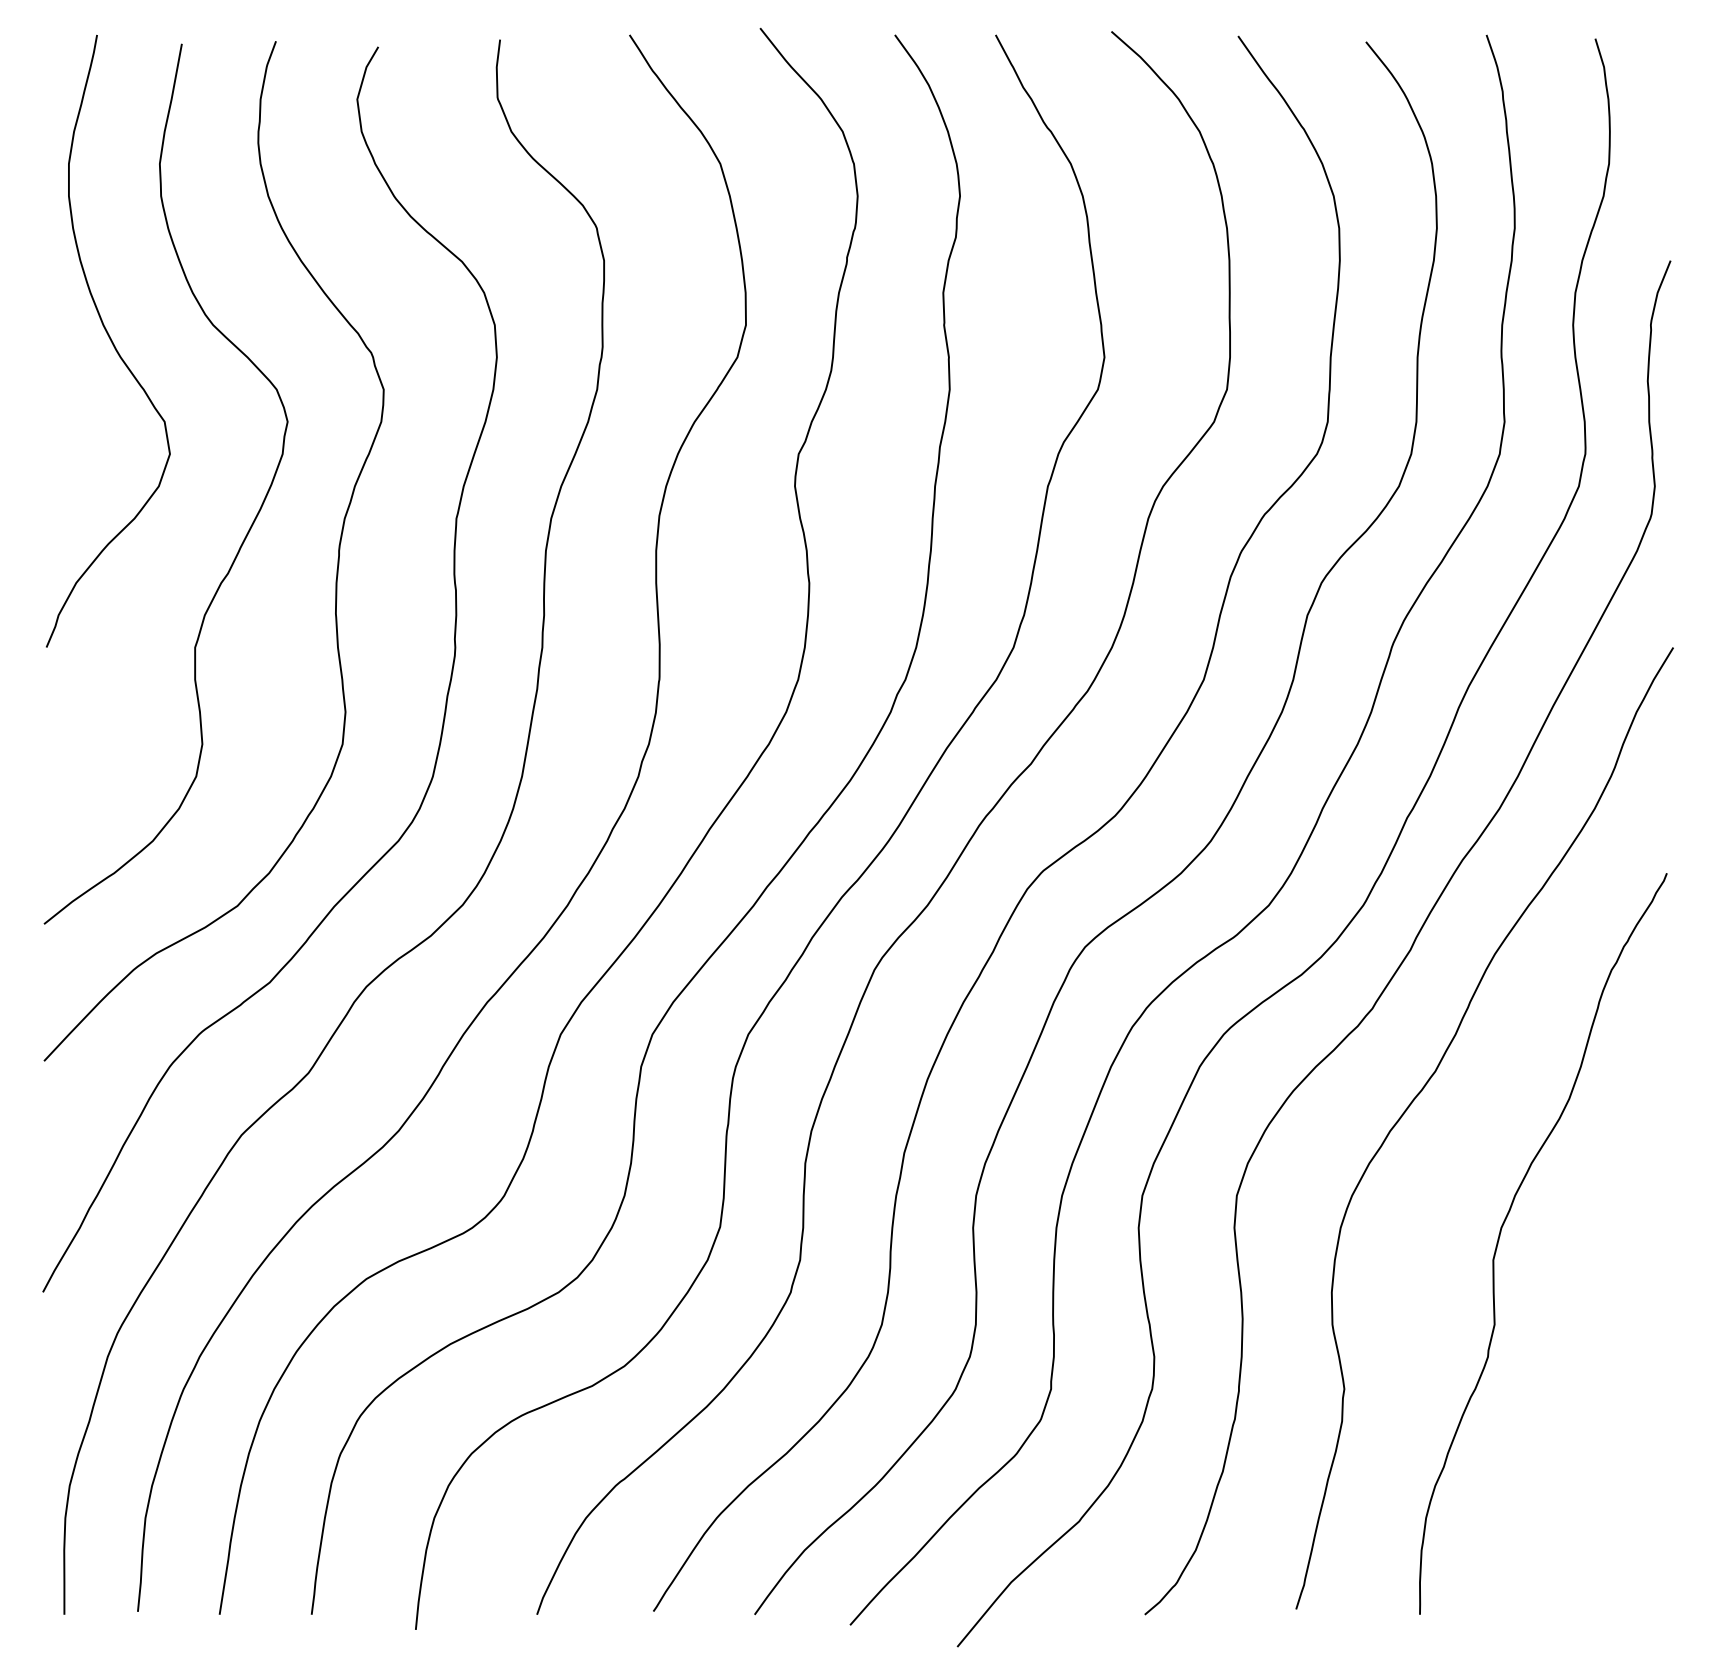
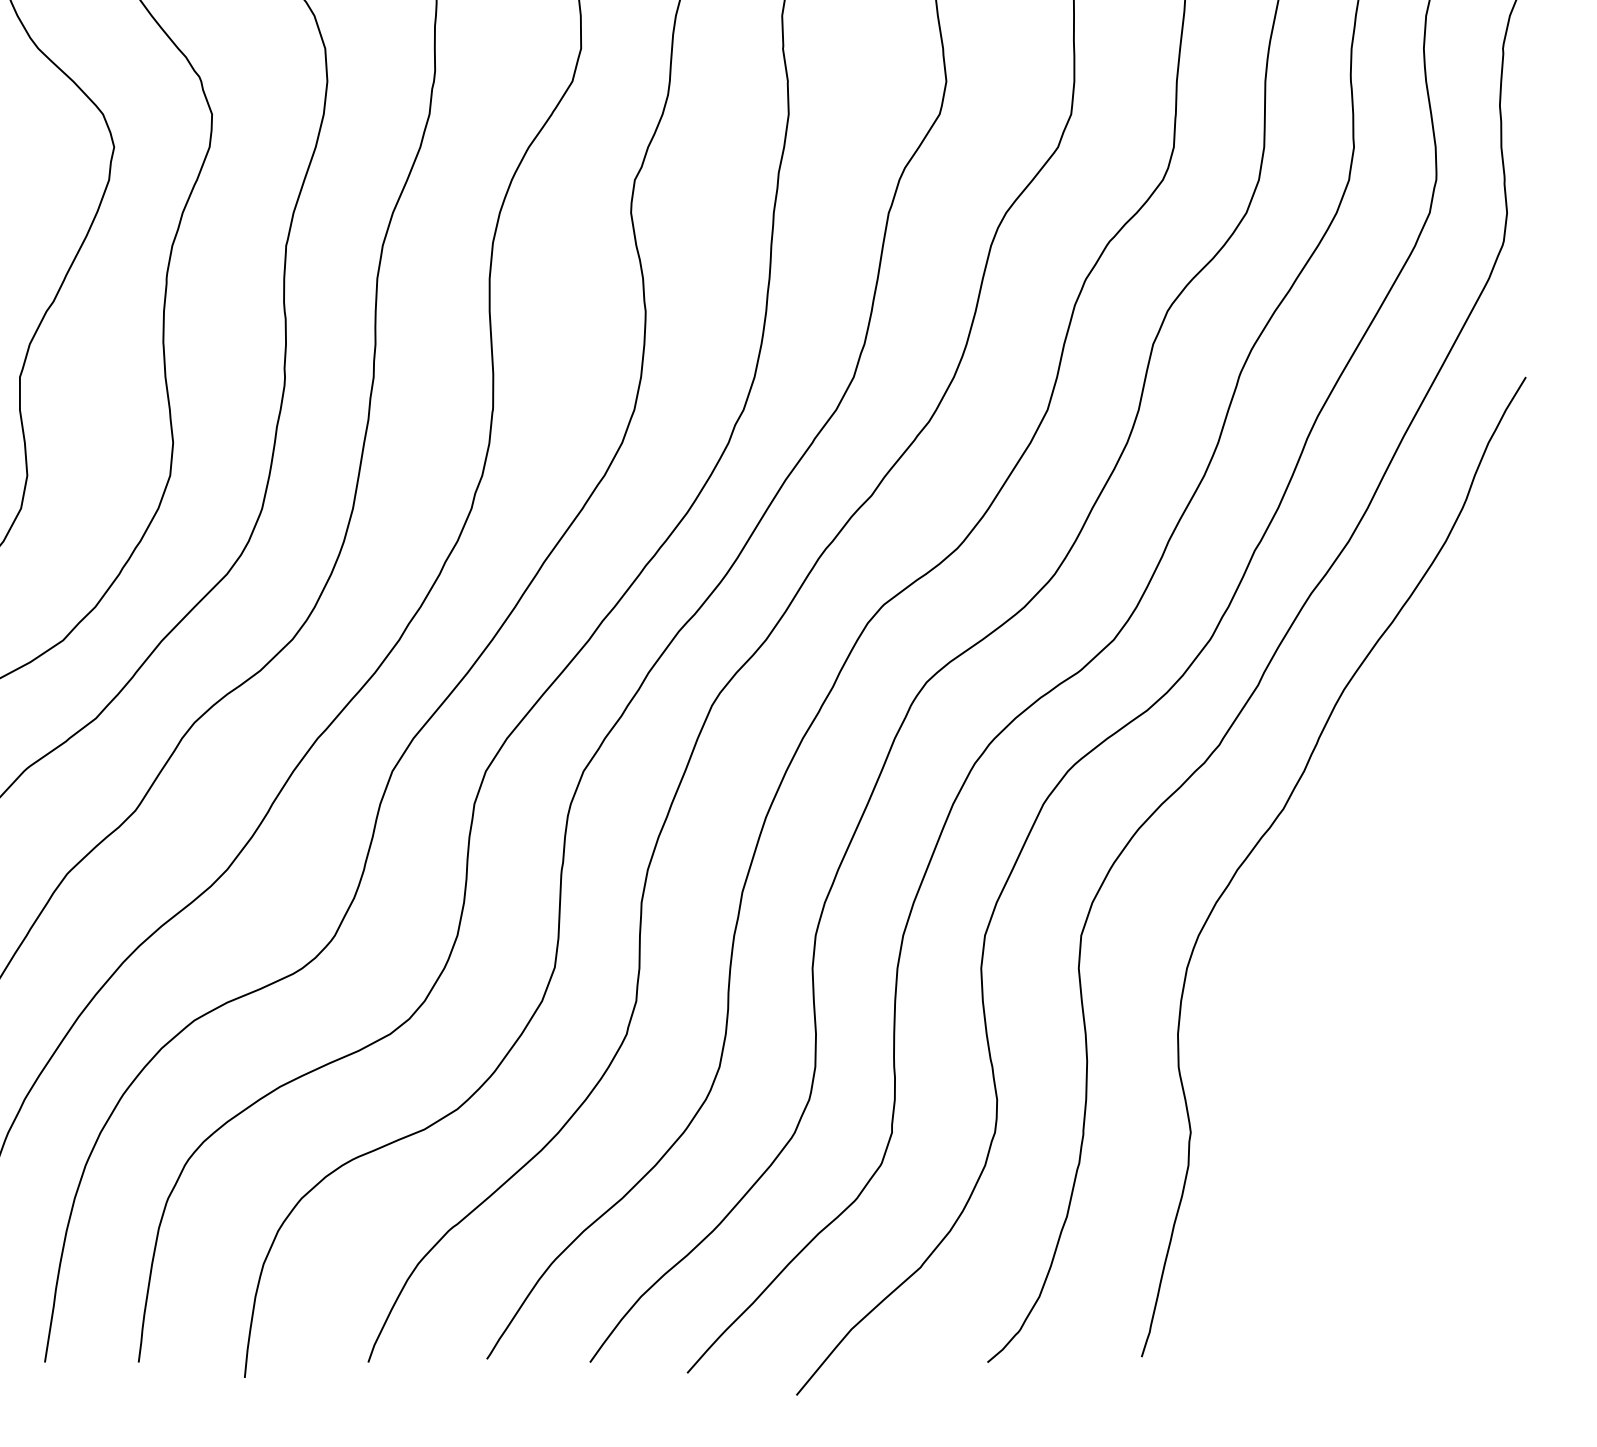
curve: (1501, 1232) -> (1350, 973), removed

